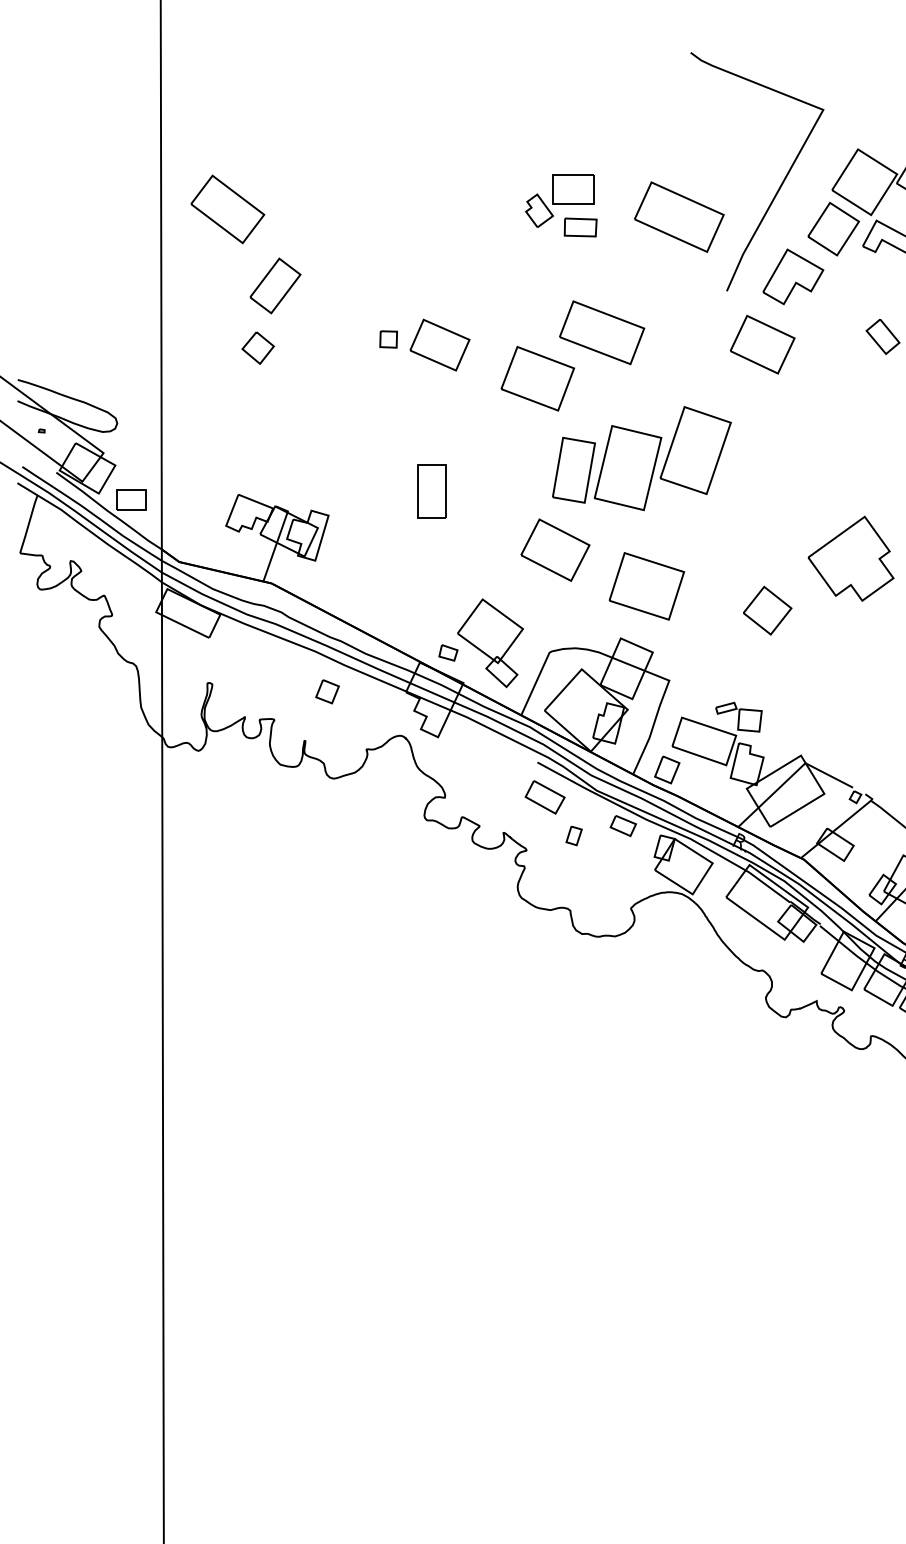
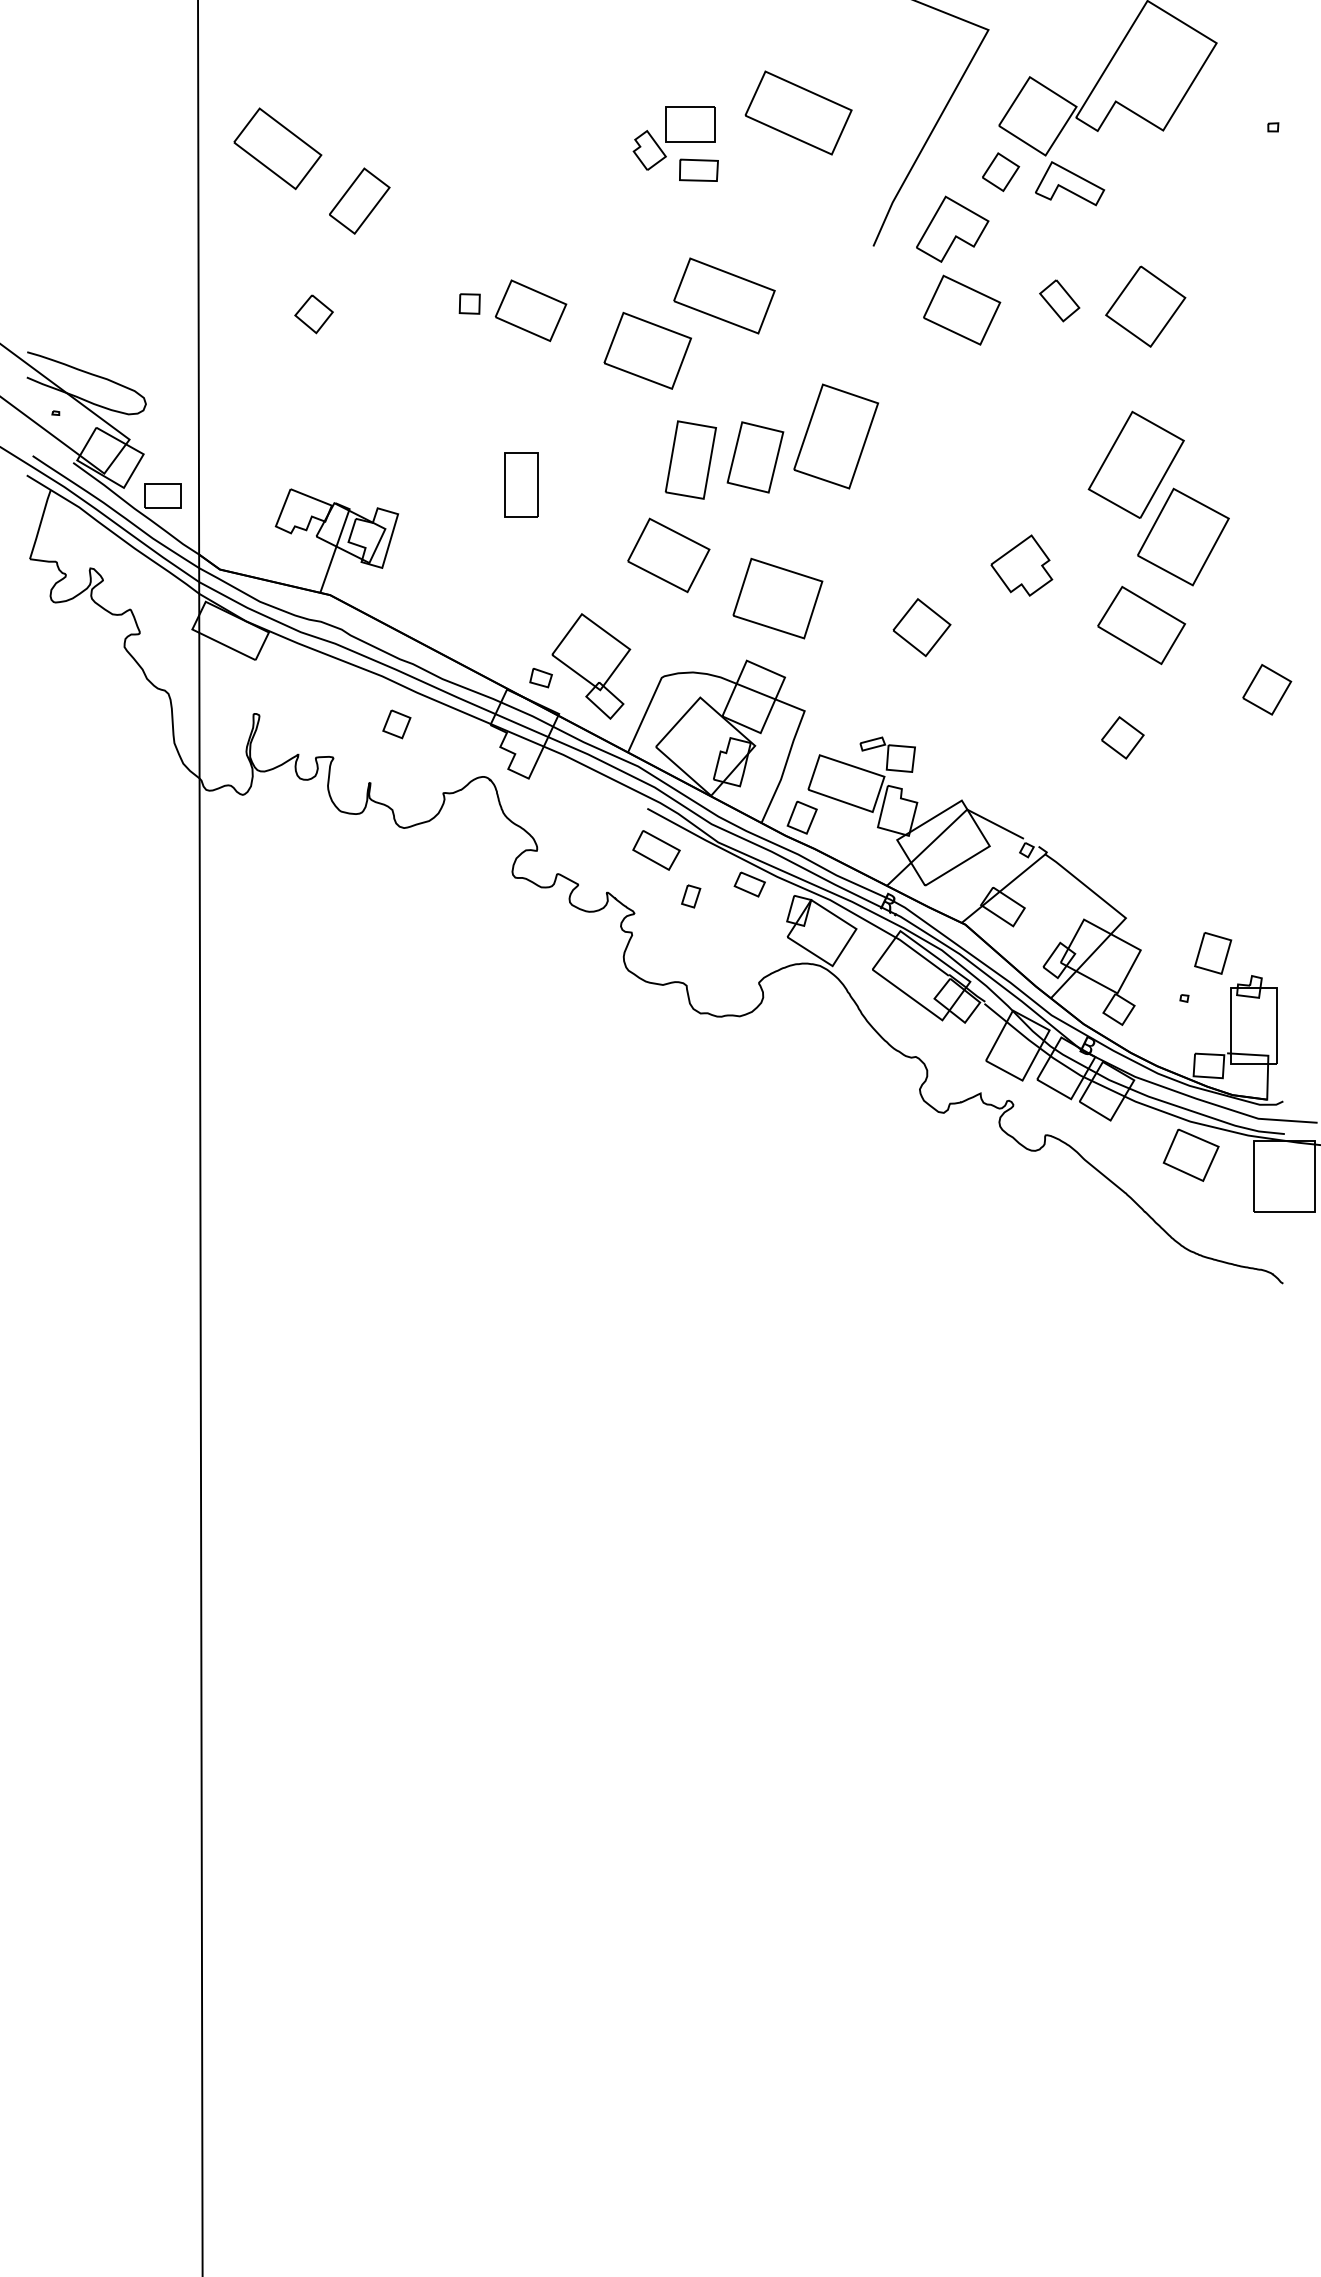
part: (679, 216) -> (798, 112), moved
part: (833, 228) -> (1000, 171), size x0.6
part: (275, 285) -> (359, 200), moved
part: (763, 344) -> (962, 309), moved
part: (628, 468) -> (755, 457), size x0.7
part: (850, 558) -> (1021, 565), size x0.6

